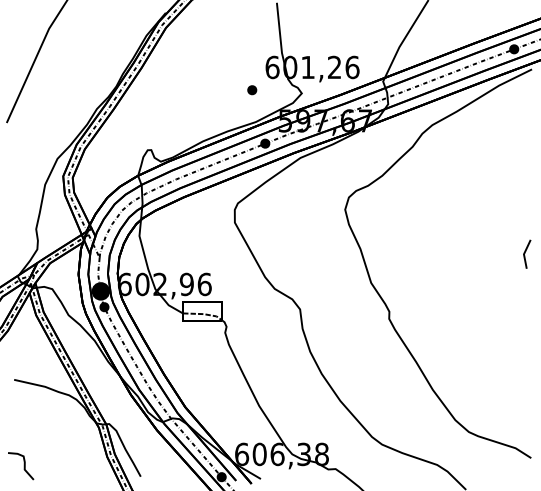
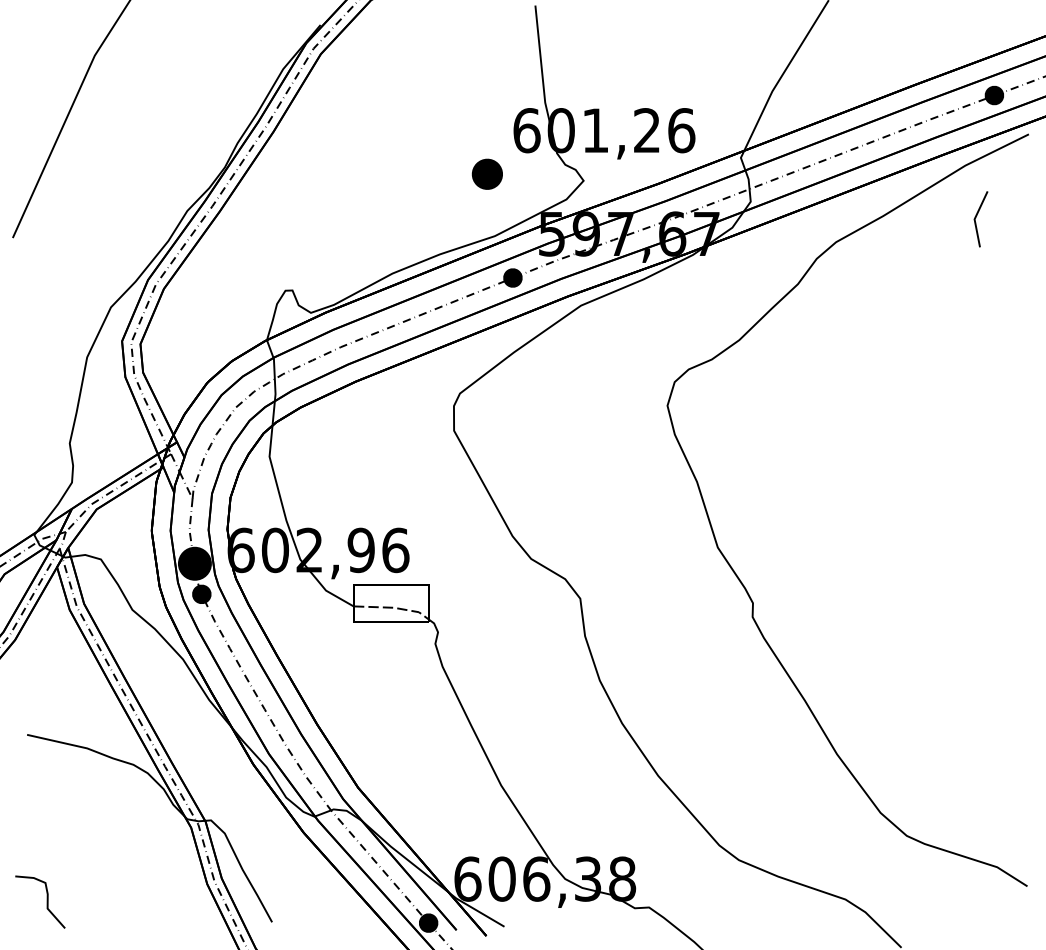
part: (252, 90) -> (488, 175), size x1.6
line: (525, 253) -> (977, 217), moved

